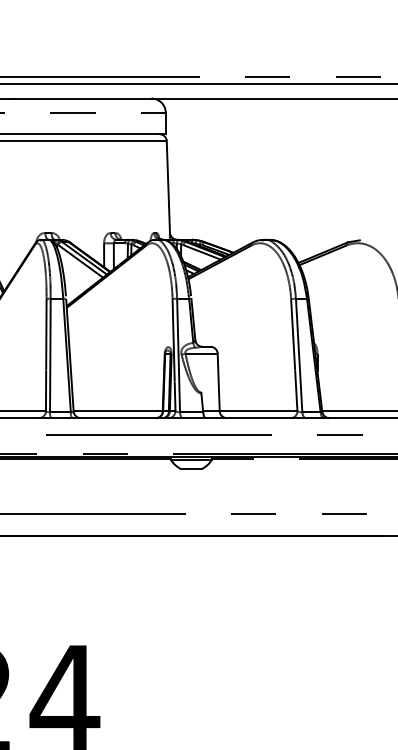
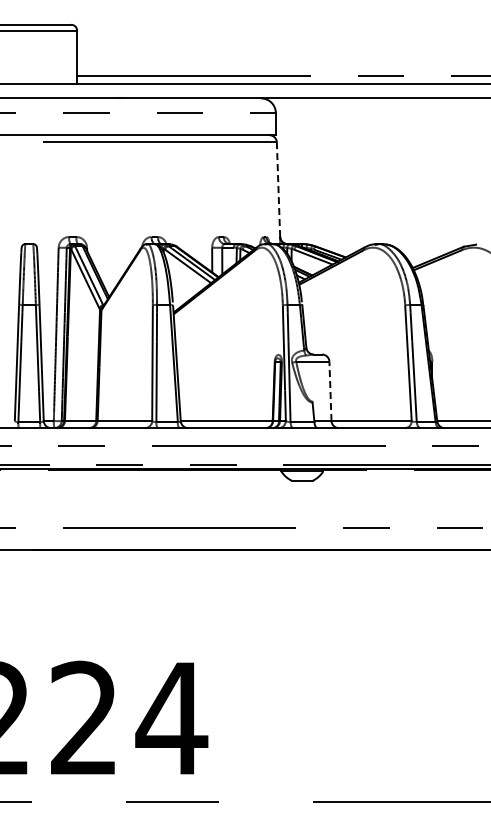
line: (168, 186) -> (278, 189), solid -> dashed
line: (218, 382) -> (330, 391), solid -> dashed

